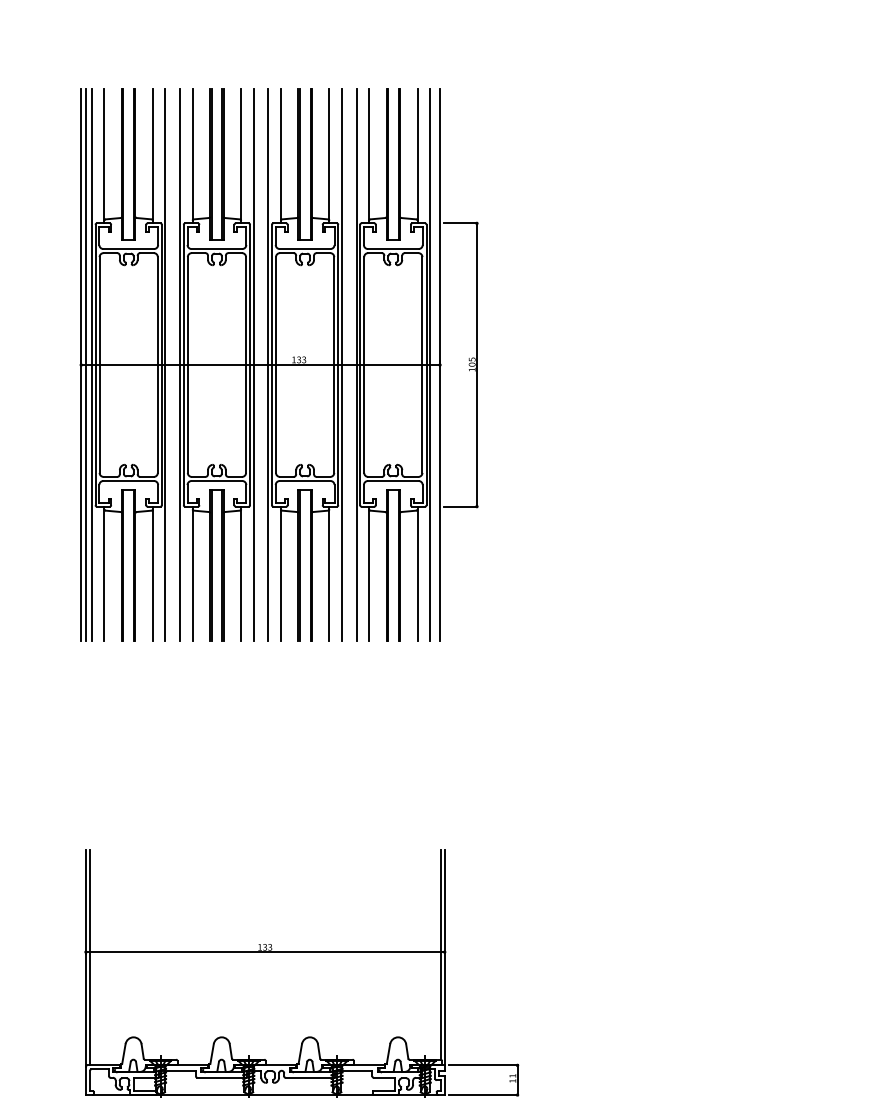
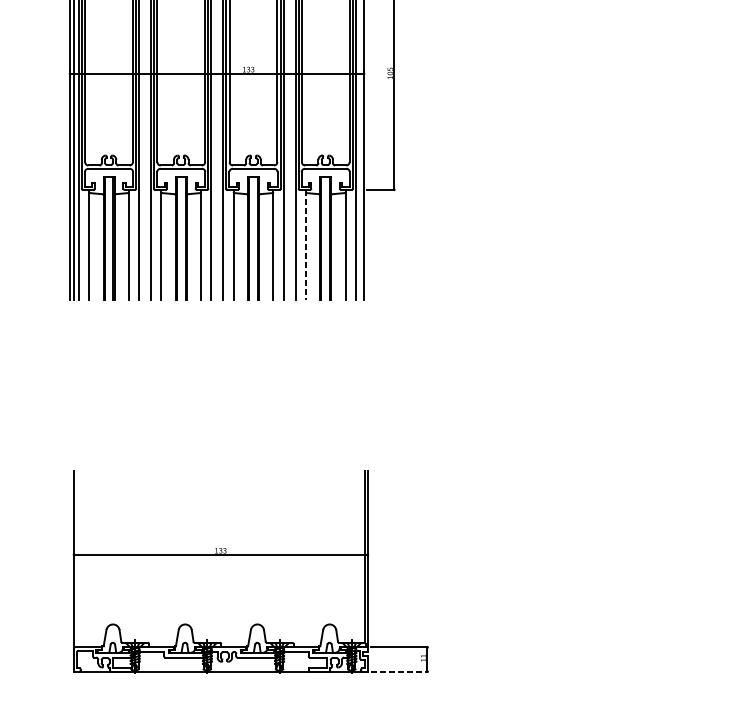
line: (369, 574) -> (306, 245), solid -> dashed
line: (90, 957) -> (77, 559), removed
line: (483, 1095) -> (399, 672), solid -> dashed

